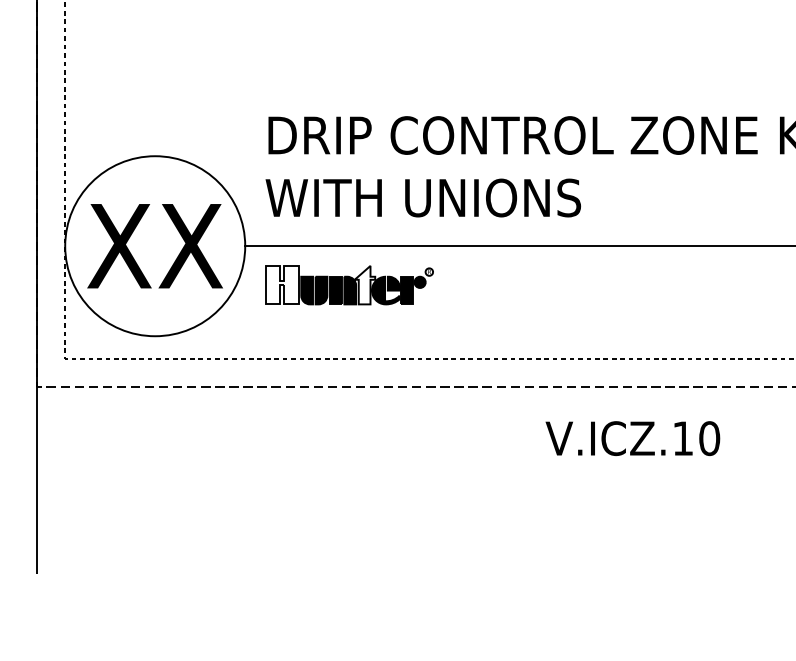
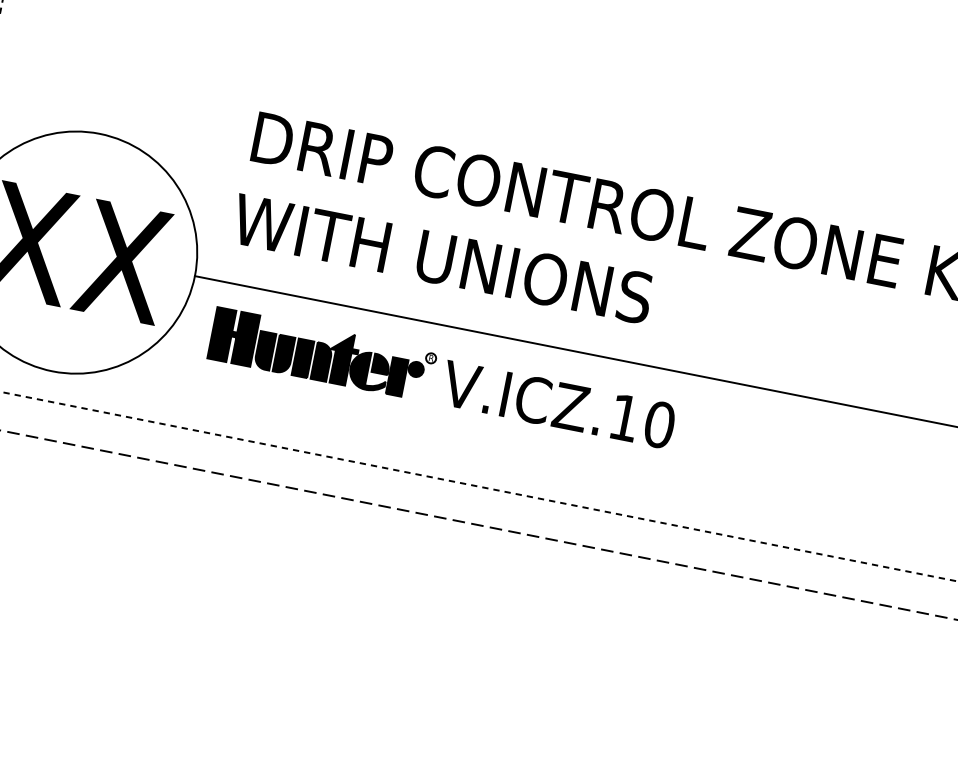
fill: (282, 284) -> (234, 336), added
fill: (364, 284) -> (342, 357), added
text: (632, 438) -> (557, 404), moved

